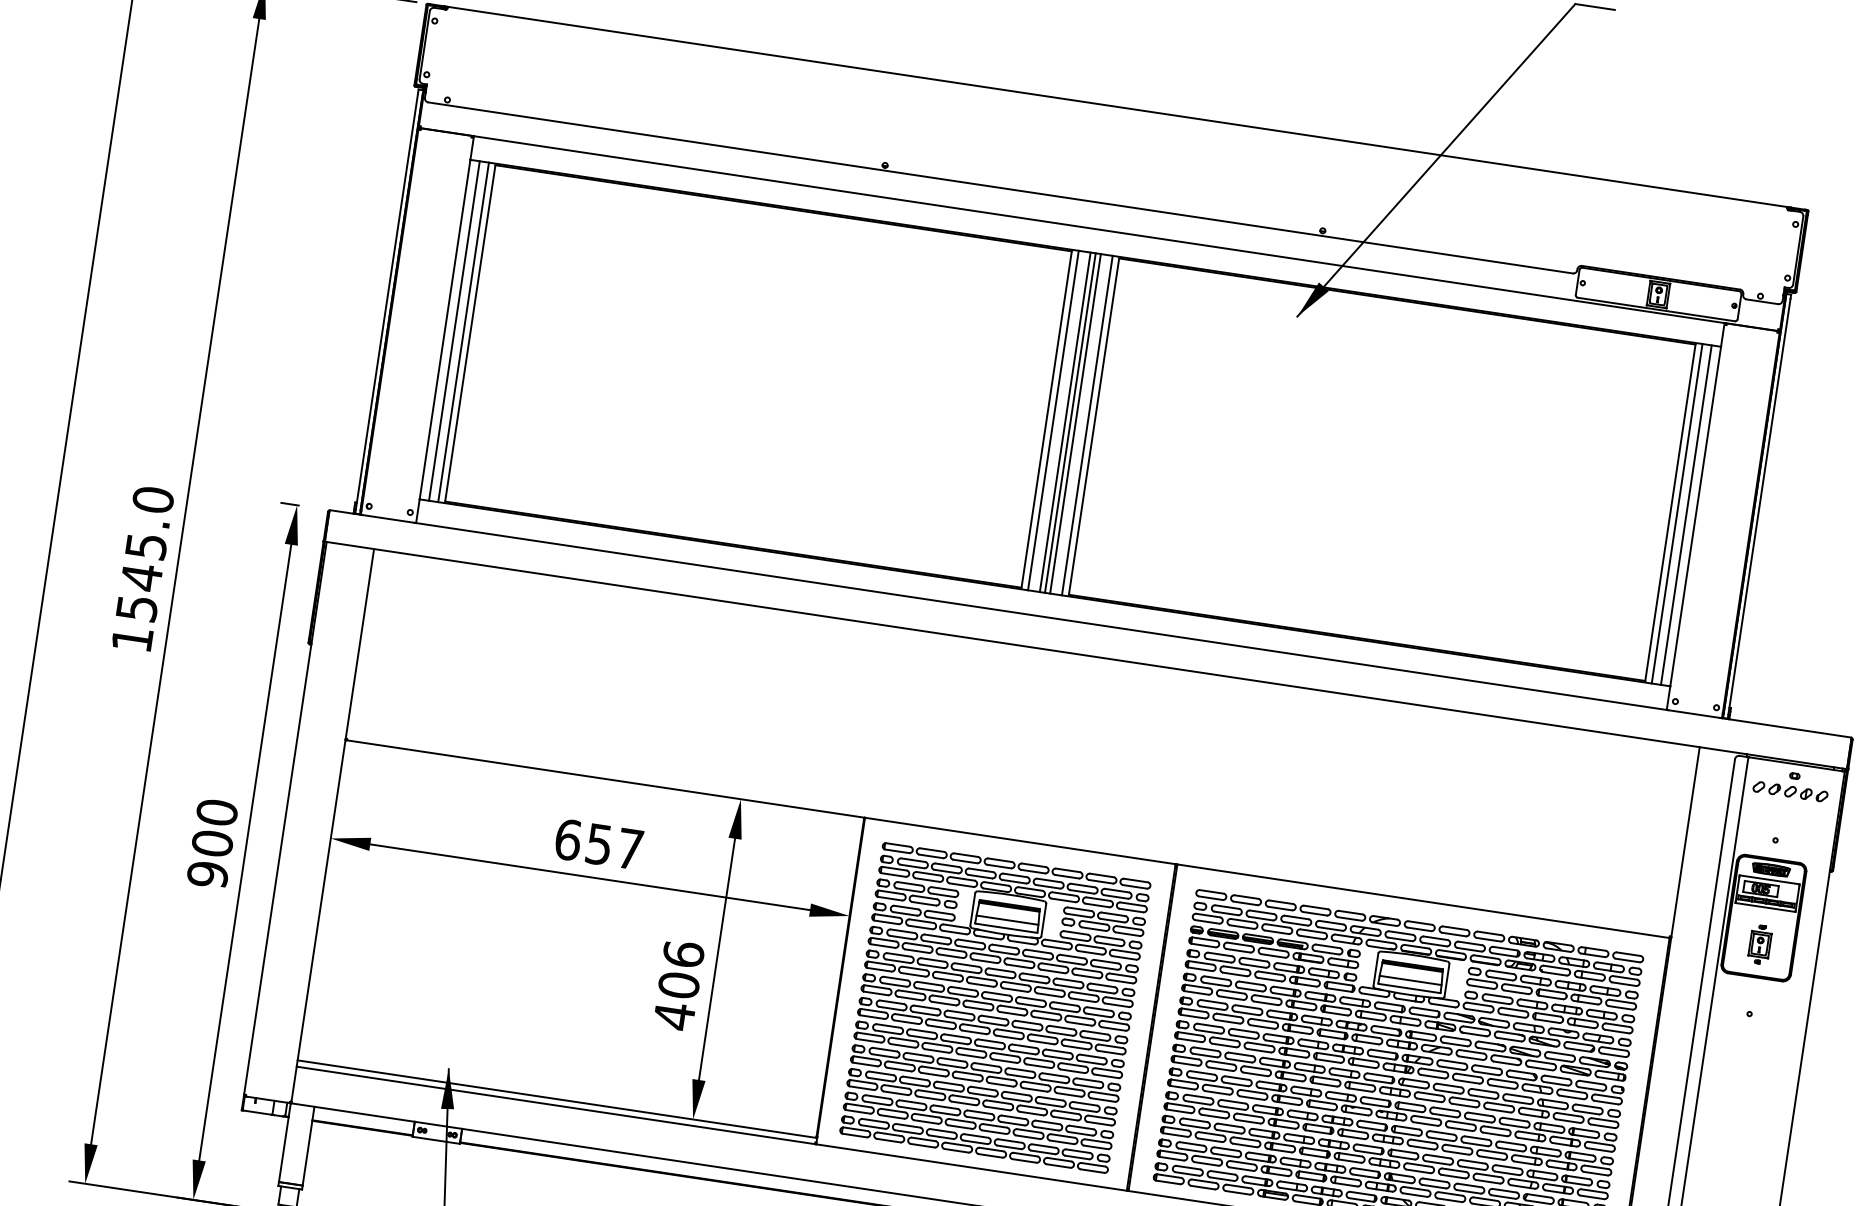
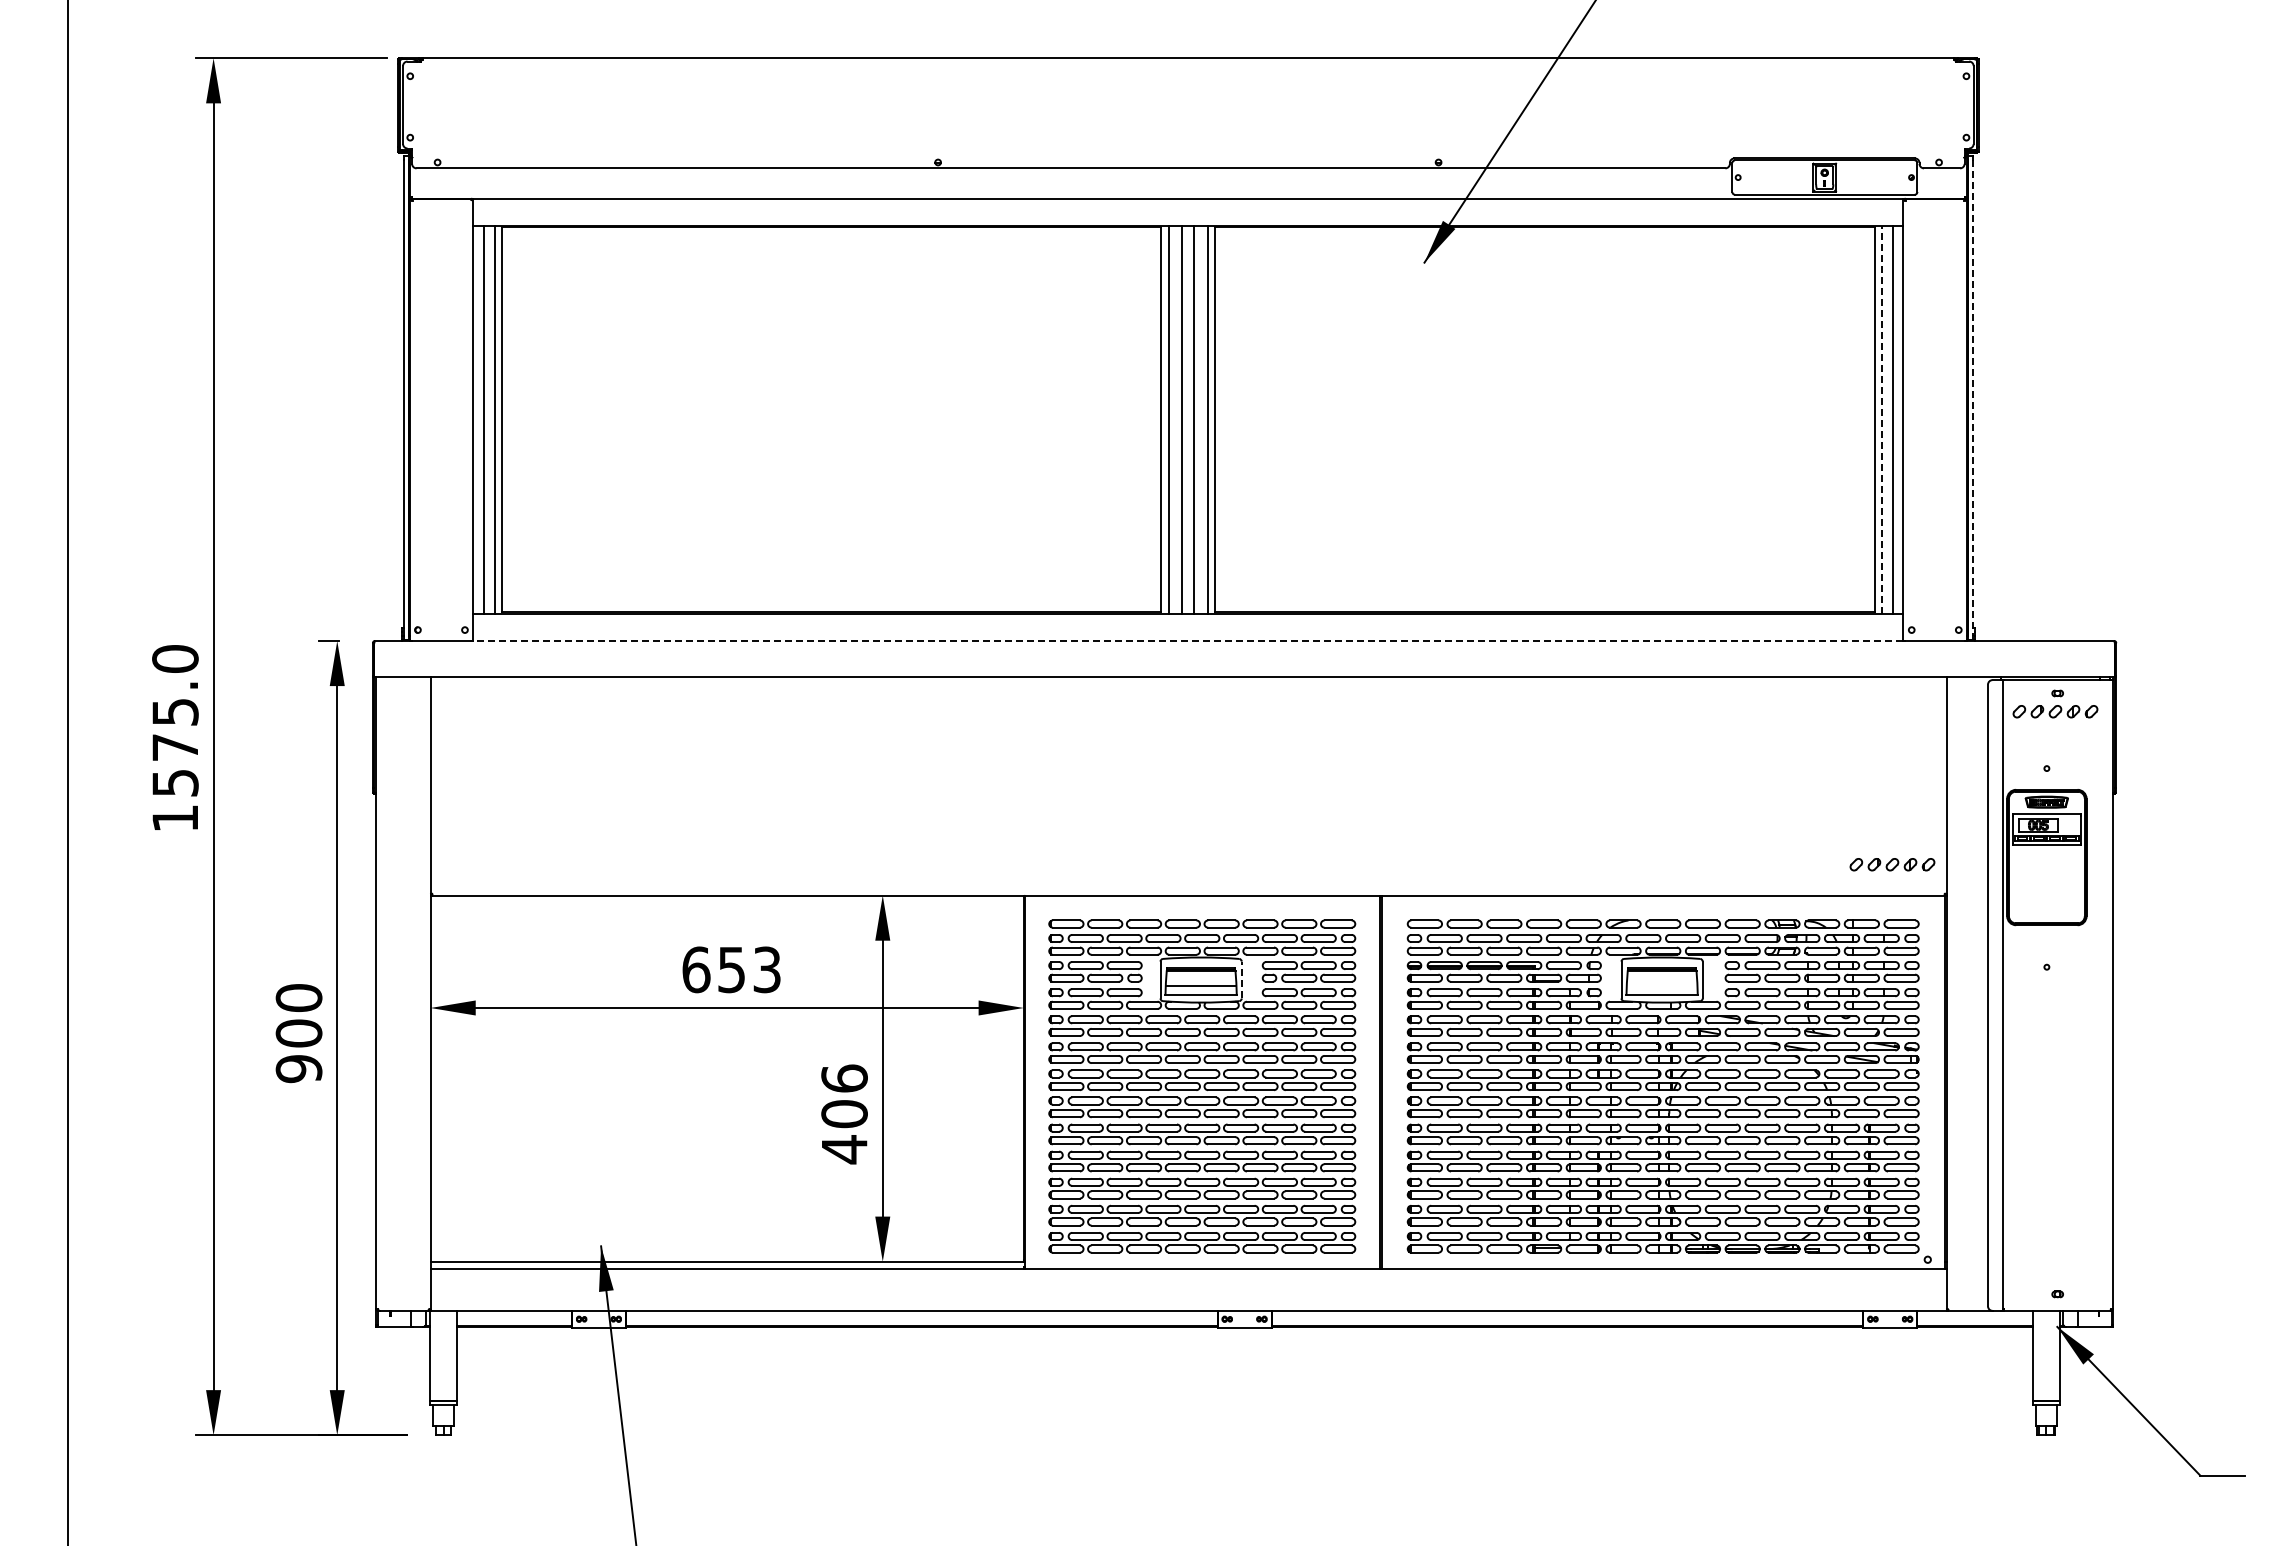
line: (1070, 422) -> (1188, 419), removed
line: (1759, 507) -> (1973, 398), solid -> dashed
line: (1677, 513) -> (1882, 419), solid -> dashed
text: (140, 577) -> (174, 747), 1545.0 -> 1575.0
line: (1040, 616) -> (1187, 640), solid -> dashed
text: (629, 848) -> (766, 969), 657 -> 653
part: (1628, 904) -> (1892, 864), added
line: (1043, 919) -> (1241, 979), solid -> dashed
part: (1759, 944) -> (2046, 887), removed
line: (1410, 980) -> (1661, 986), removed

